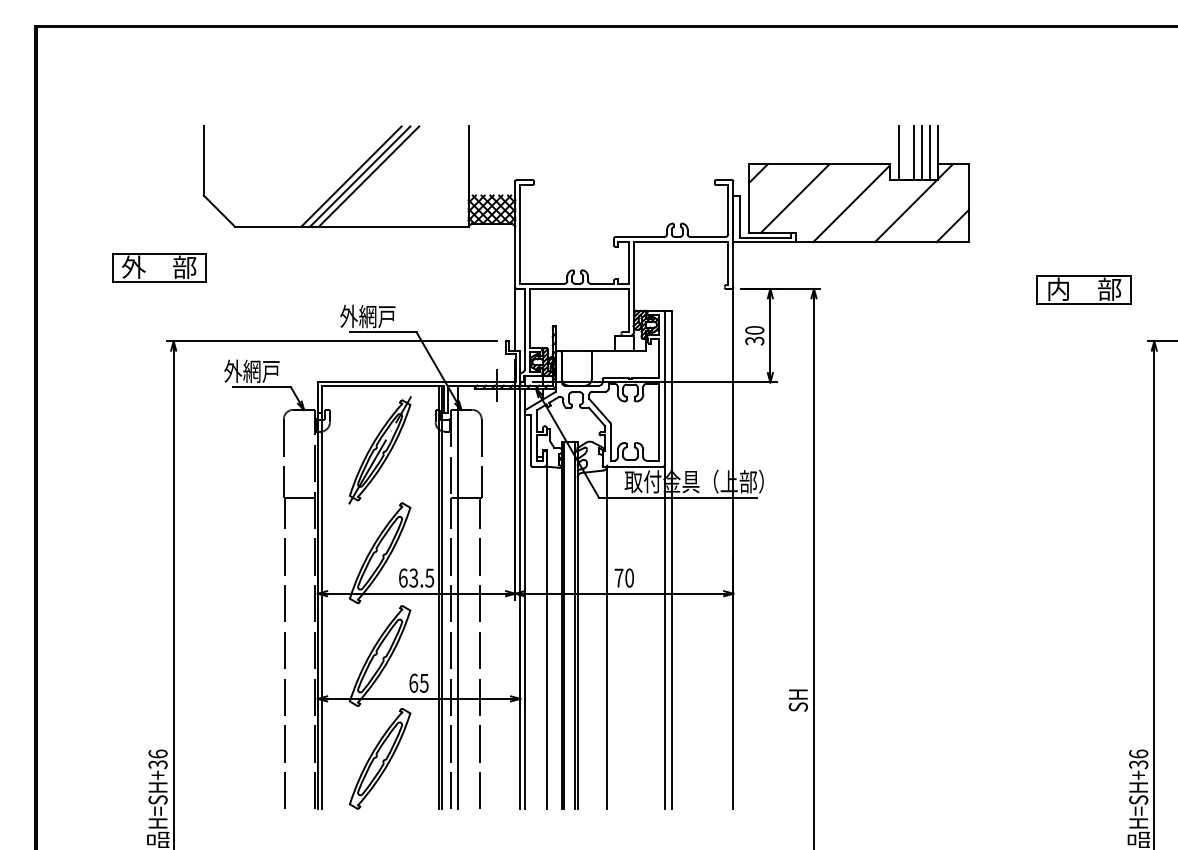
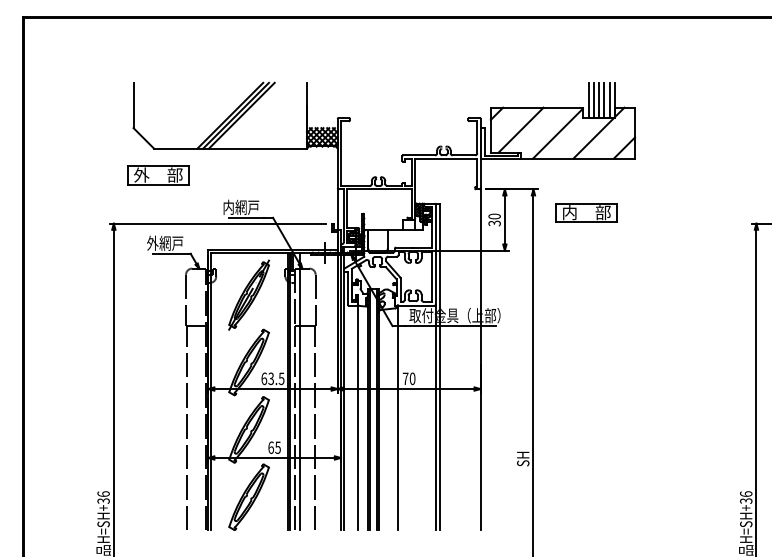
line: (907, 151) -> (594, 99), added
part: (159, 267) -> (158, 175), moved
part: (1084, 289) -> (586, 212), moved
text: (348, 315) -> (228, 206), 外網戸 -> 内網戸

